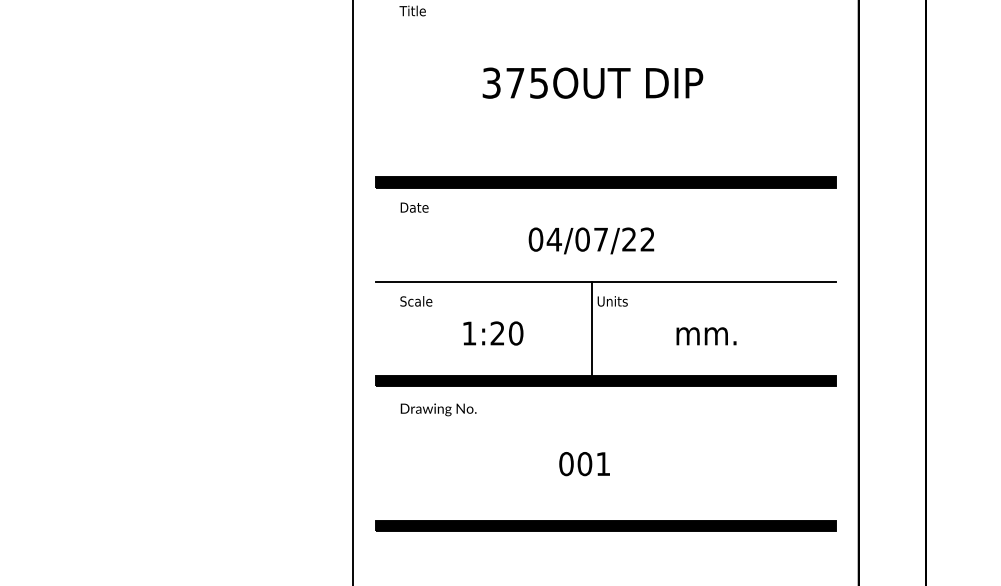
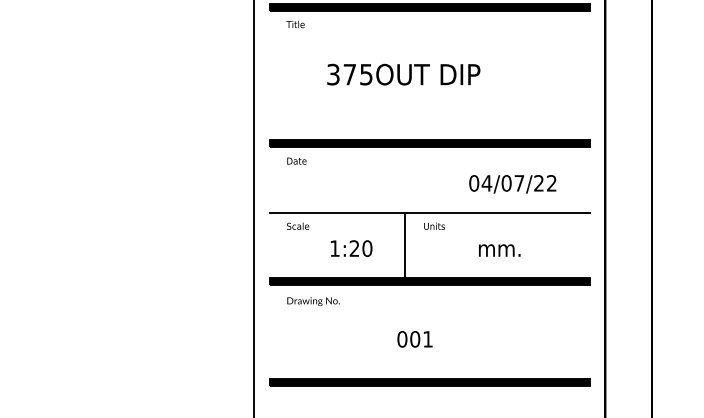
text: (592, 82) -> (403, 74), moved
text: (591, 241) -> (512, 184), moved
line: (592, 327) -> (405, 244), moved

